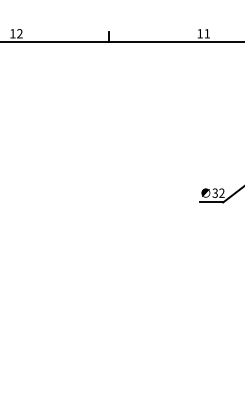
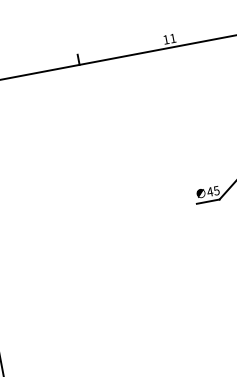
text: (218, 192) -> (213, 190), 32 -> 45

